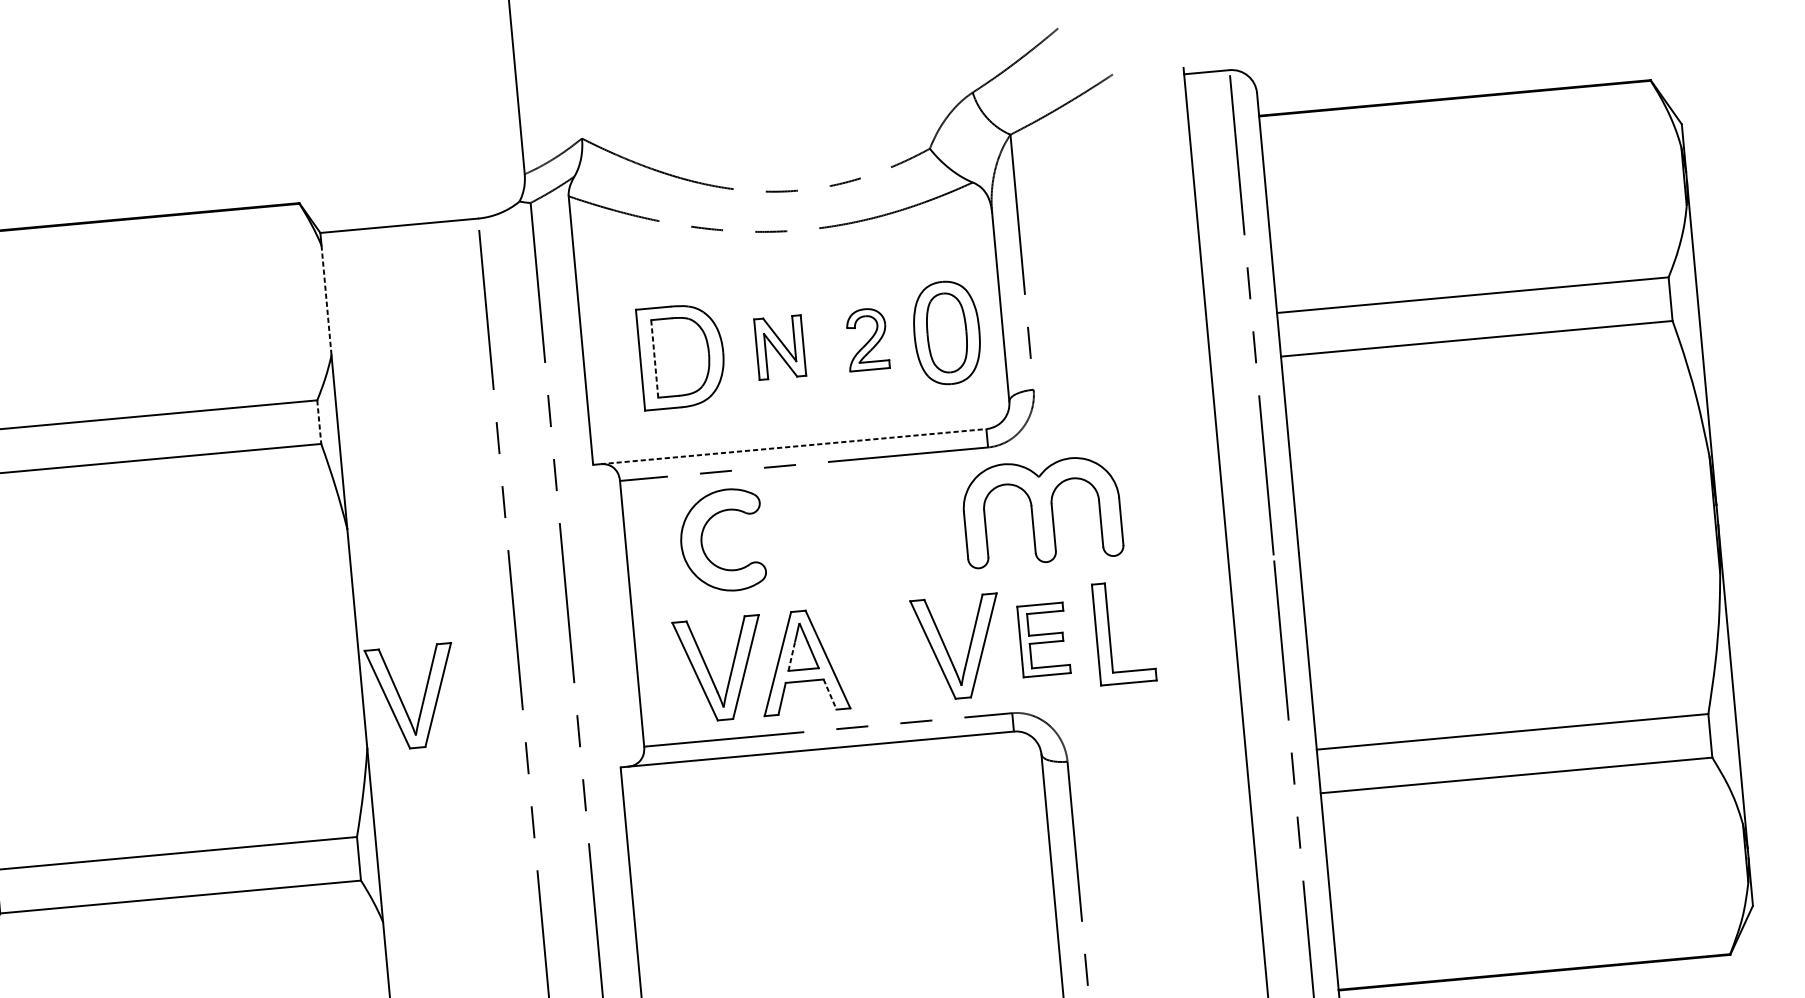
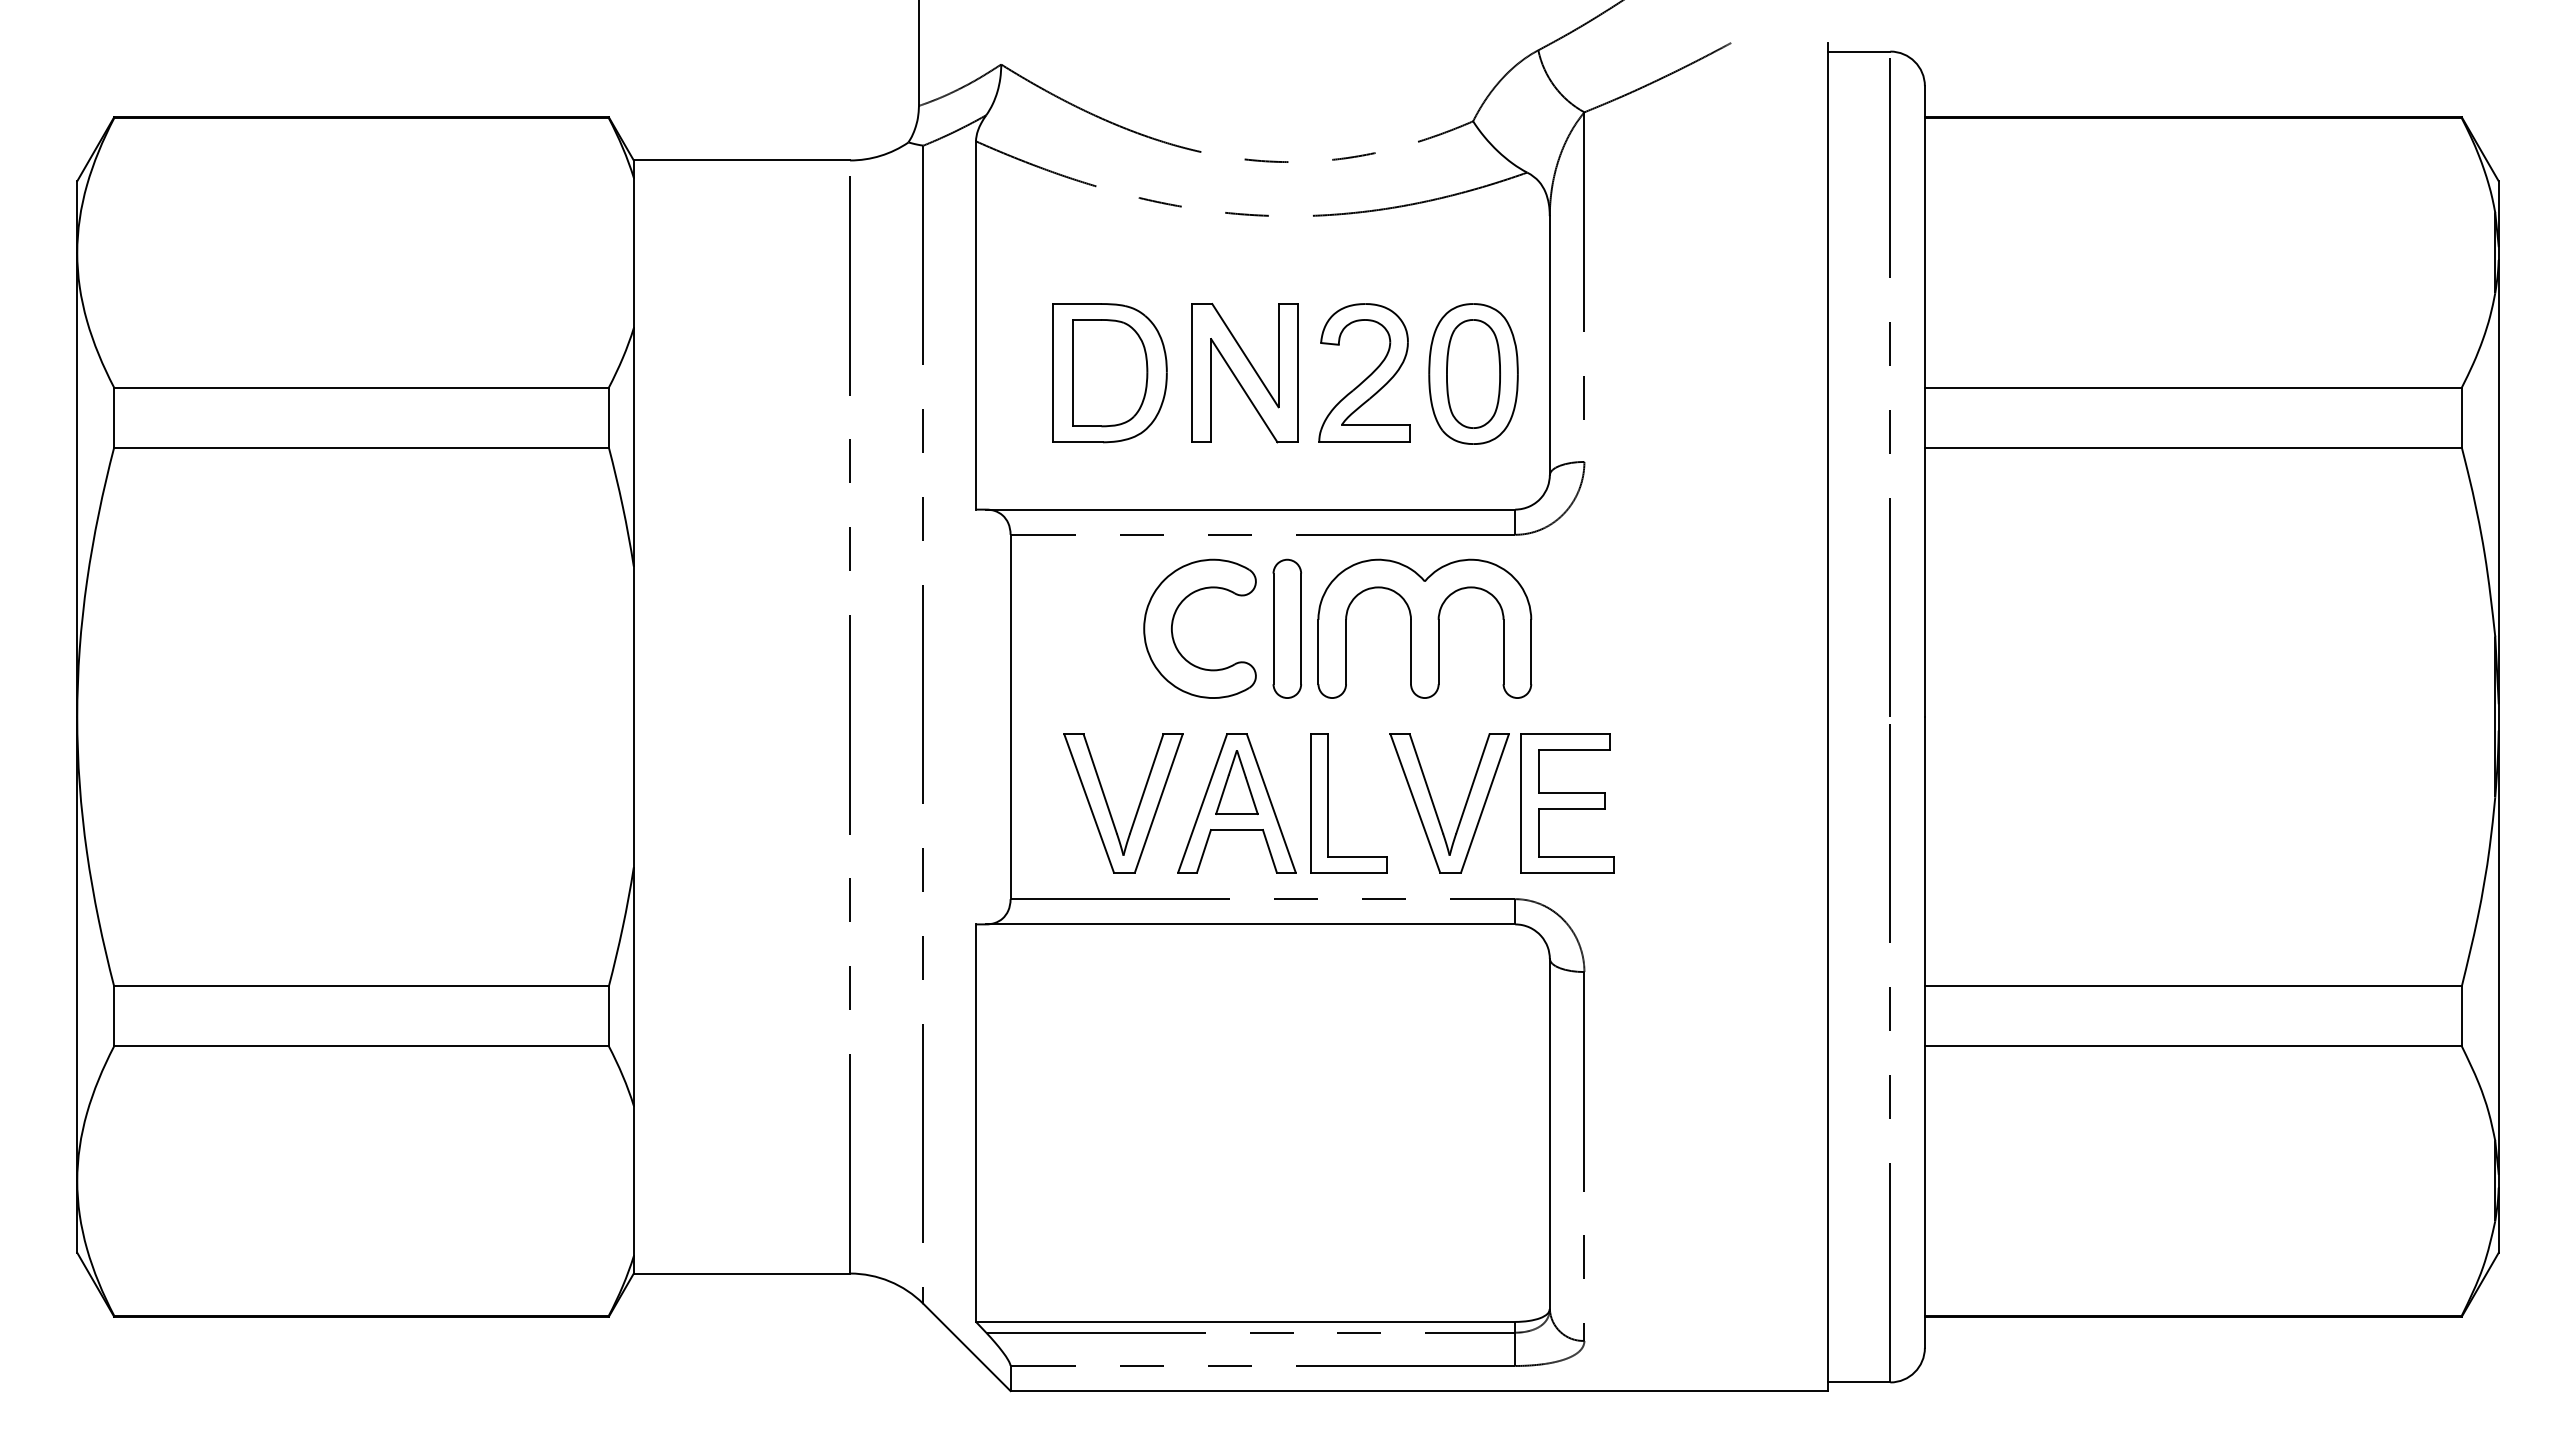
line: (326, 300) -> (633, 253), dashed -> solid
part: (867, 339) -> (1364, 372), size x1.67
part: (779, 347) -> (1244, 373), size x1.67
line: (654, 358) -> (1072, 372), dashed -> solid
line: (319, 422) -> (608, 417), dashed -> solid
line: (793, 446) -> (1250, 509), dashed -> solid
part: (1041, 511) -> (1424, 628), moved
part: (827, 530) -> (1286, 628), added
part: (702, 538) -> (1173, 623), moved
part: (1109, 633) -> (1328, 803), moved
part: (1044, 639) -> (1567, 803), size x1.43
line: (791, 656) -> (1222, 794), dashed -> solid
line: (830, 694) -> (1270, 851), dashed -> solid
part: (402, 701) -> (687, 807), removed

